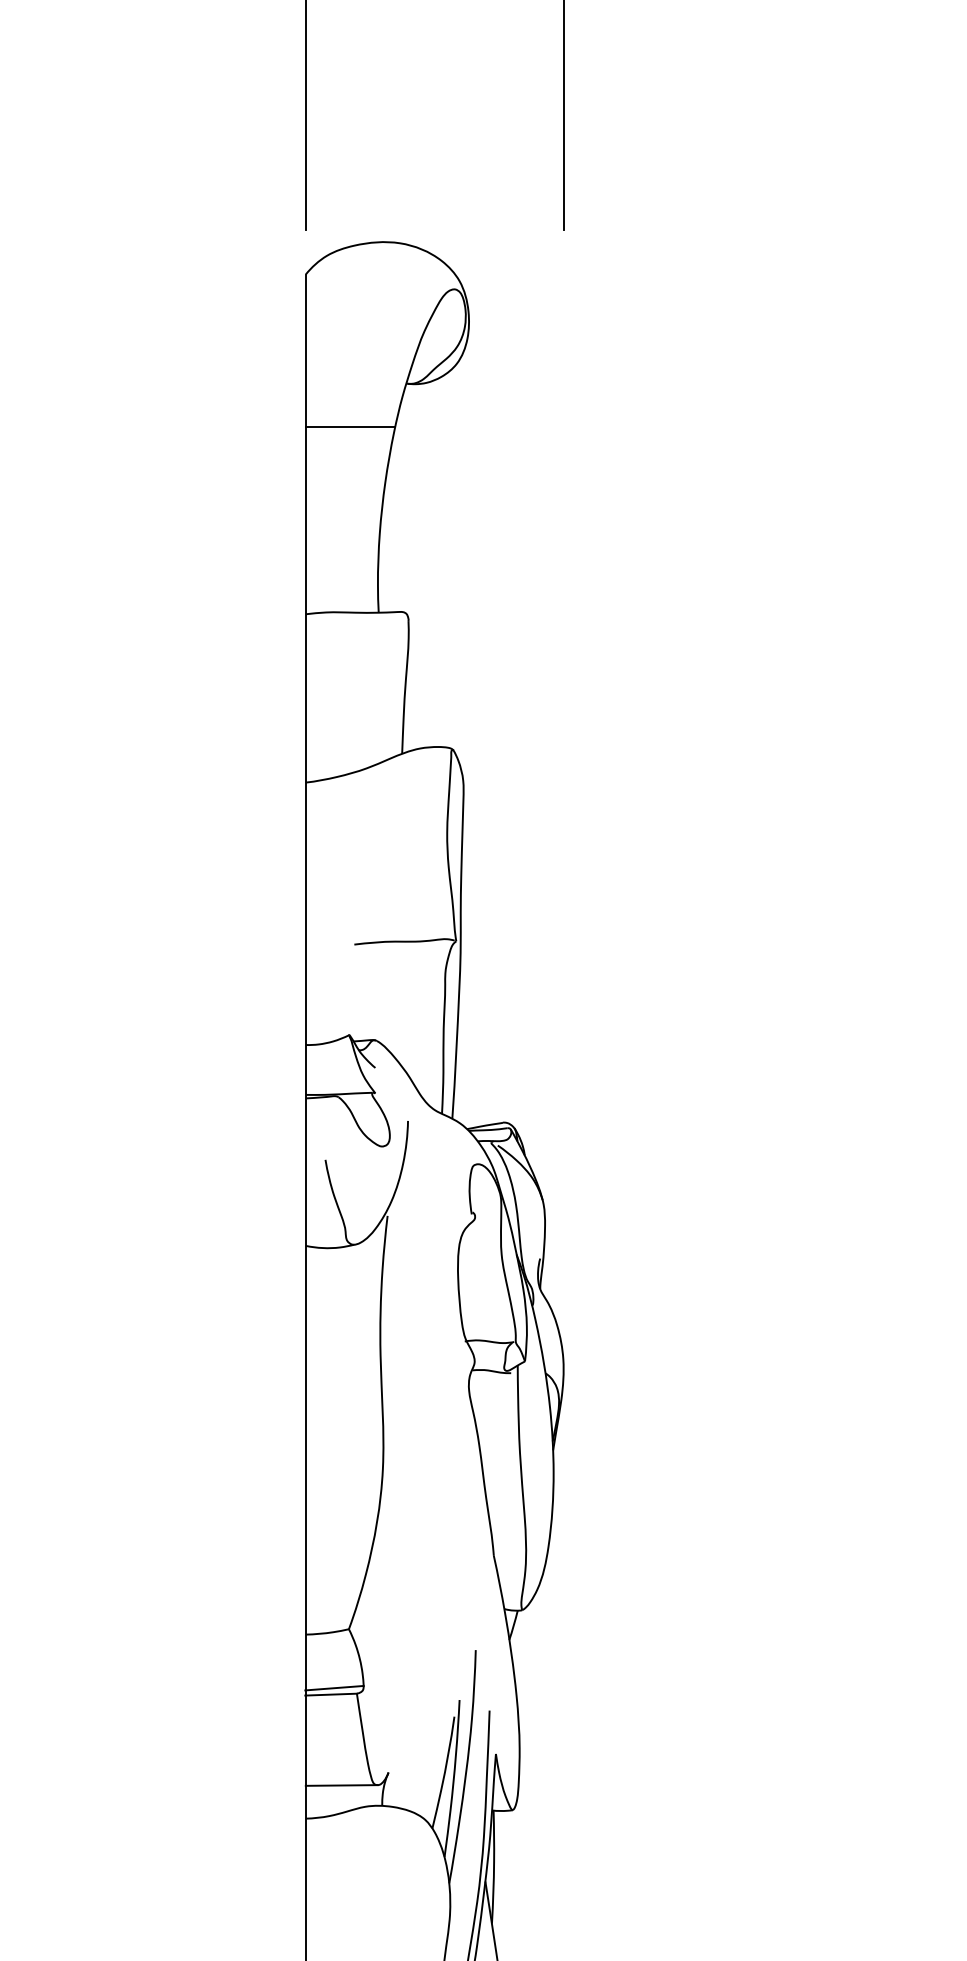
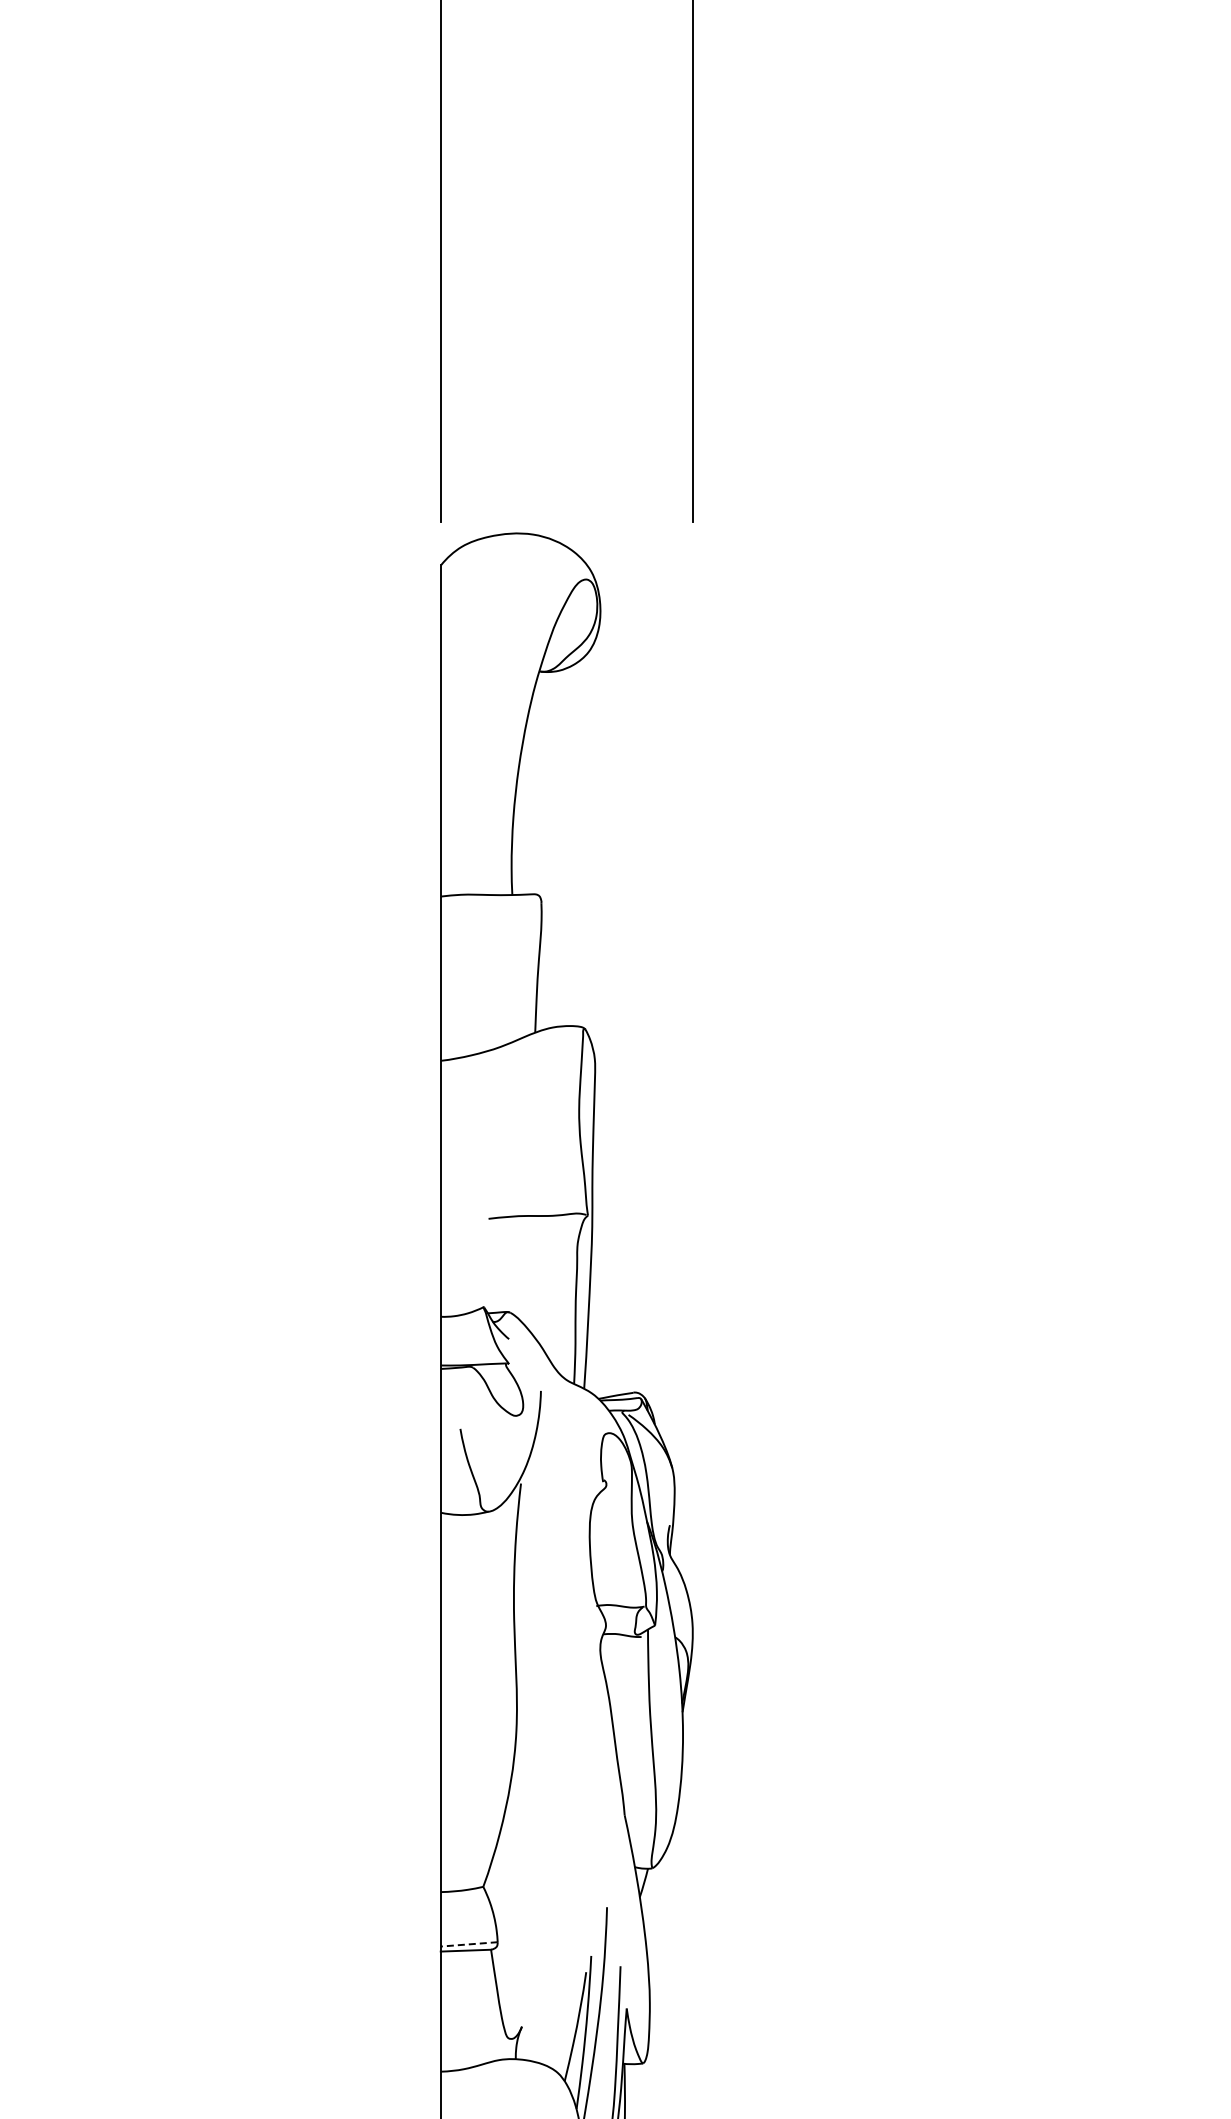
line: (350, 427) -> (484, 714), removed
line: (334, 1688) -> (469, 1944), solid -> dashed
line: (341, 1784) -> (476, 2038), removed

